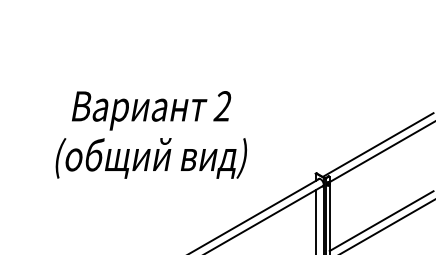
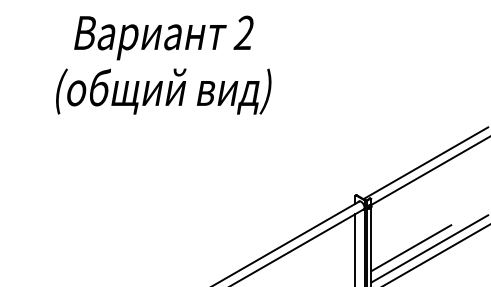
text: (150, 134) -> (162, 64), moved
line: (364, 220) -> (410, 248), added

